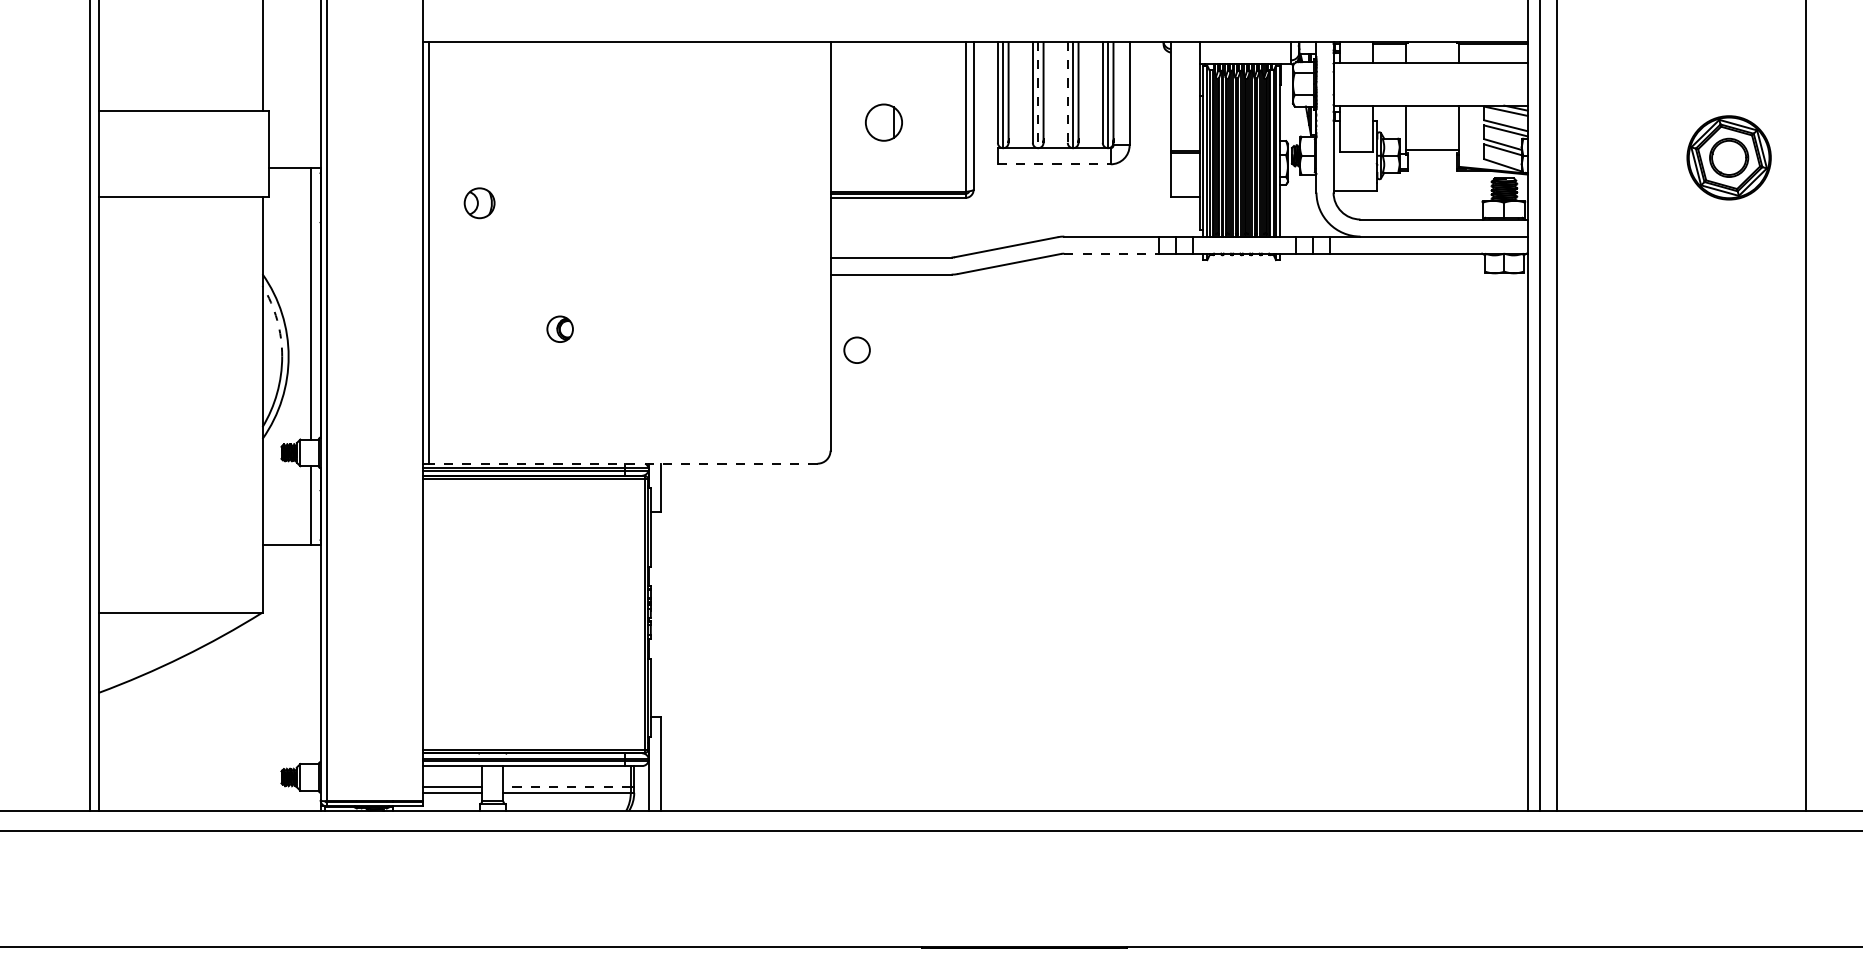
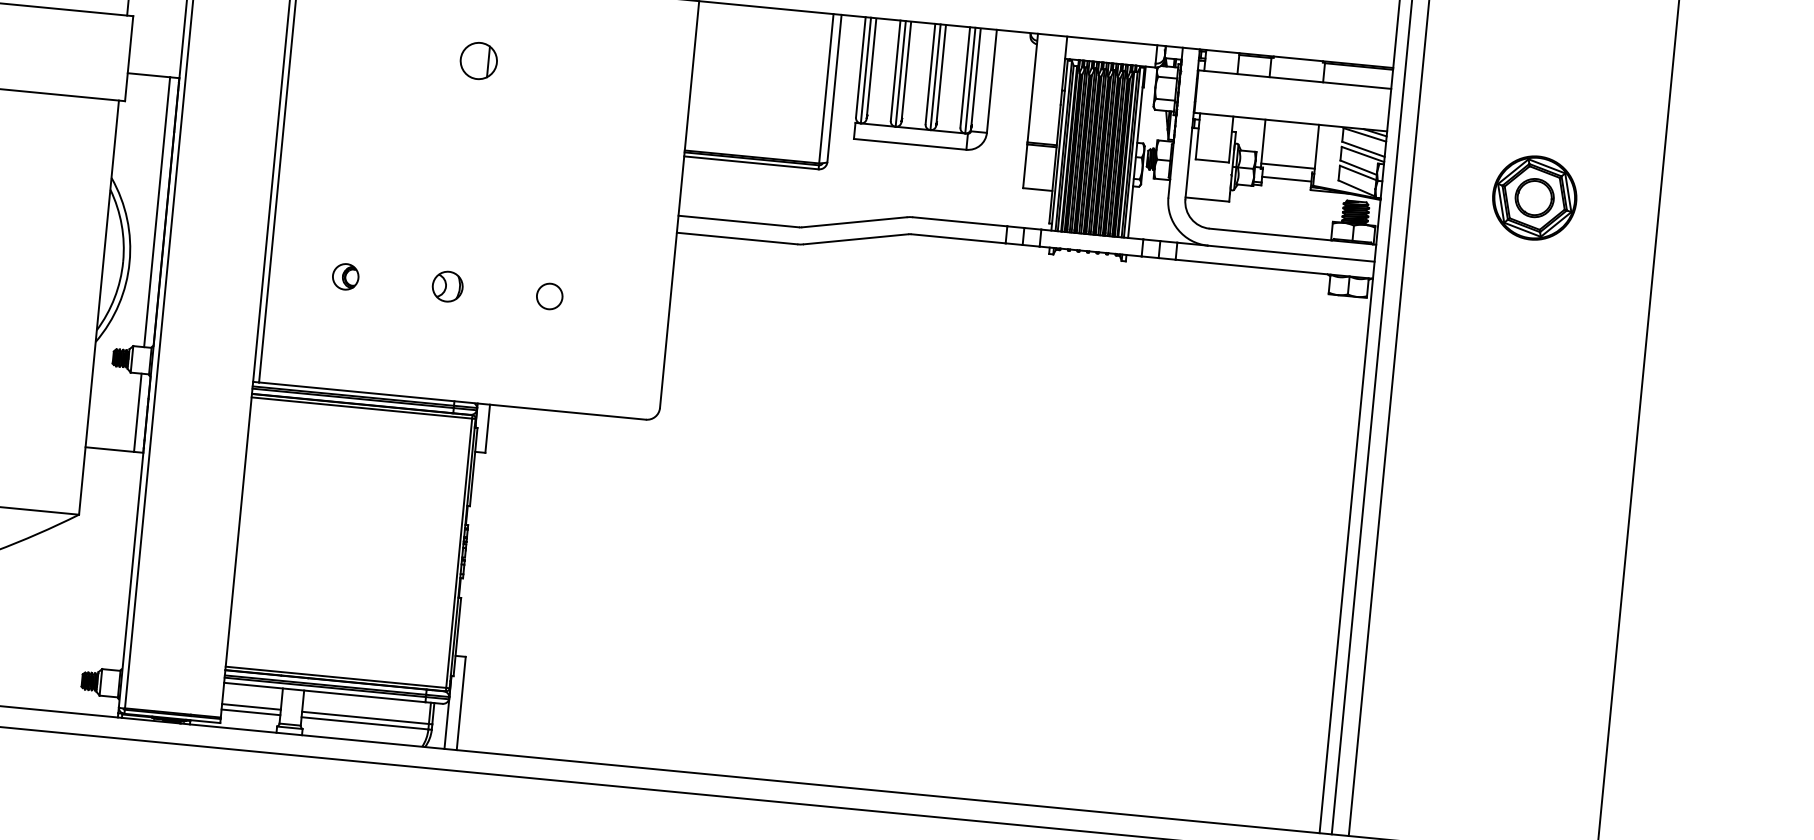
line: (1067, 92) -> (930, 74), dashed -> solid
line: (1038, 95) -> (901, 74), dashed -> solid
part: (883, 122) -> (478, 60), moved
part: (1728, 157) -> (1534, 197), moved
line: (1432, 162) -> (1286, 178), added
line: (1054, 164) -> (910, 144), dashed -> solid
part: (479, 203) -> (447, 286), moved
line: (1112, 253) -> (959, 238), dashed -> solid
arc: (277, 320) -> (121, 225), dashed -> solid
part: (559, 328) -> (345, 276), moved
circle: (856, 349) -> (549, 295), moved
line: (622, 463) -> (451, 400), dashed -> solid
line: (567, 787) -> (365, 718), dashed -> solid

